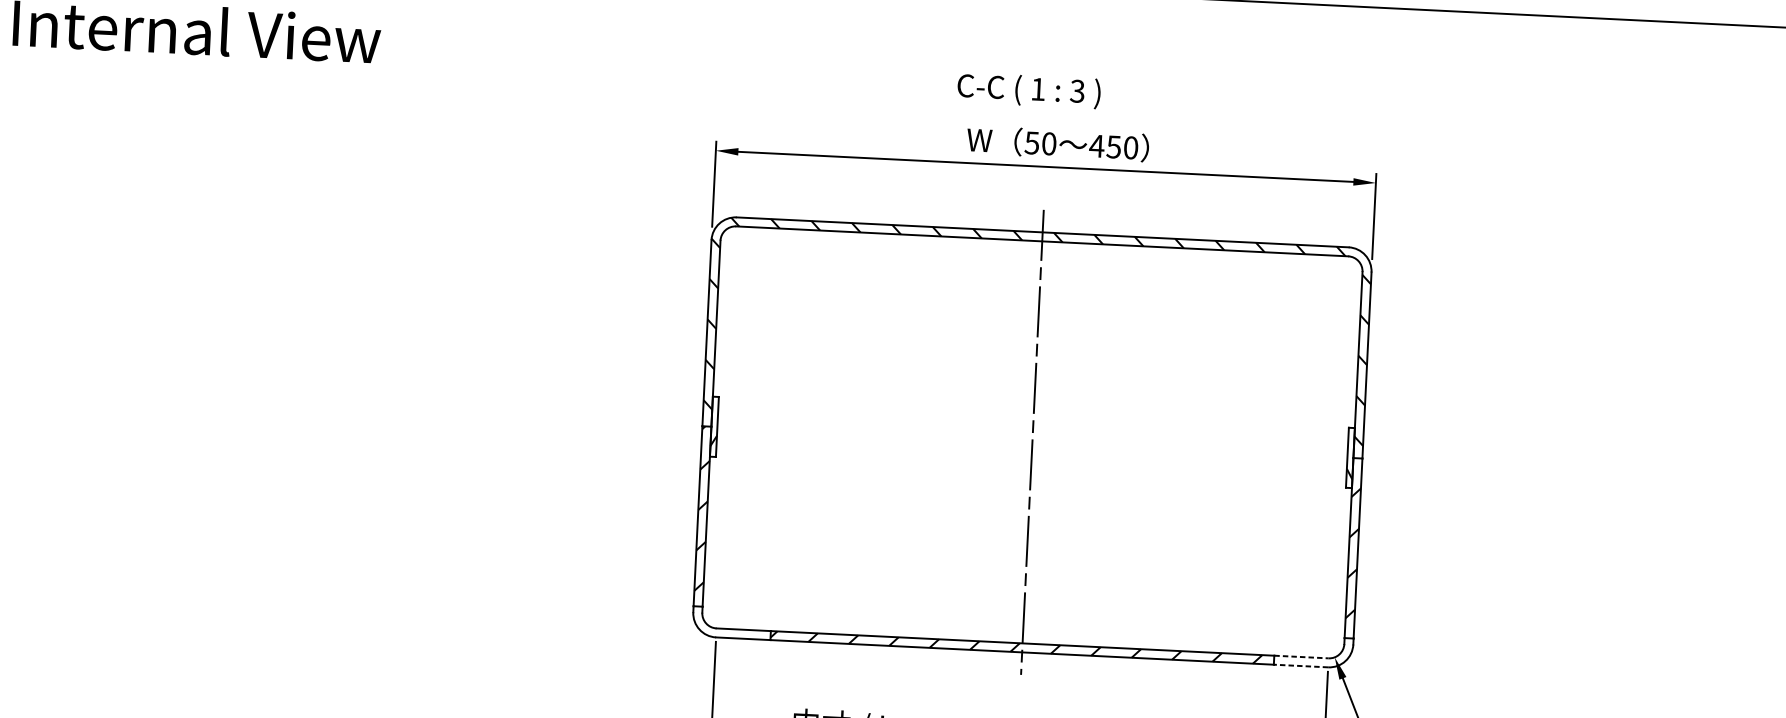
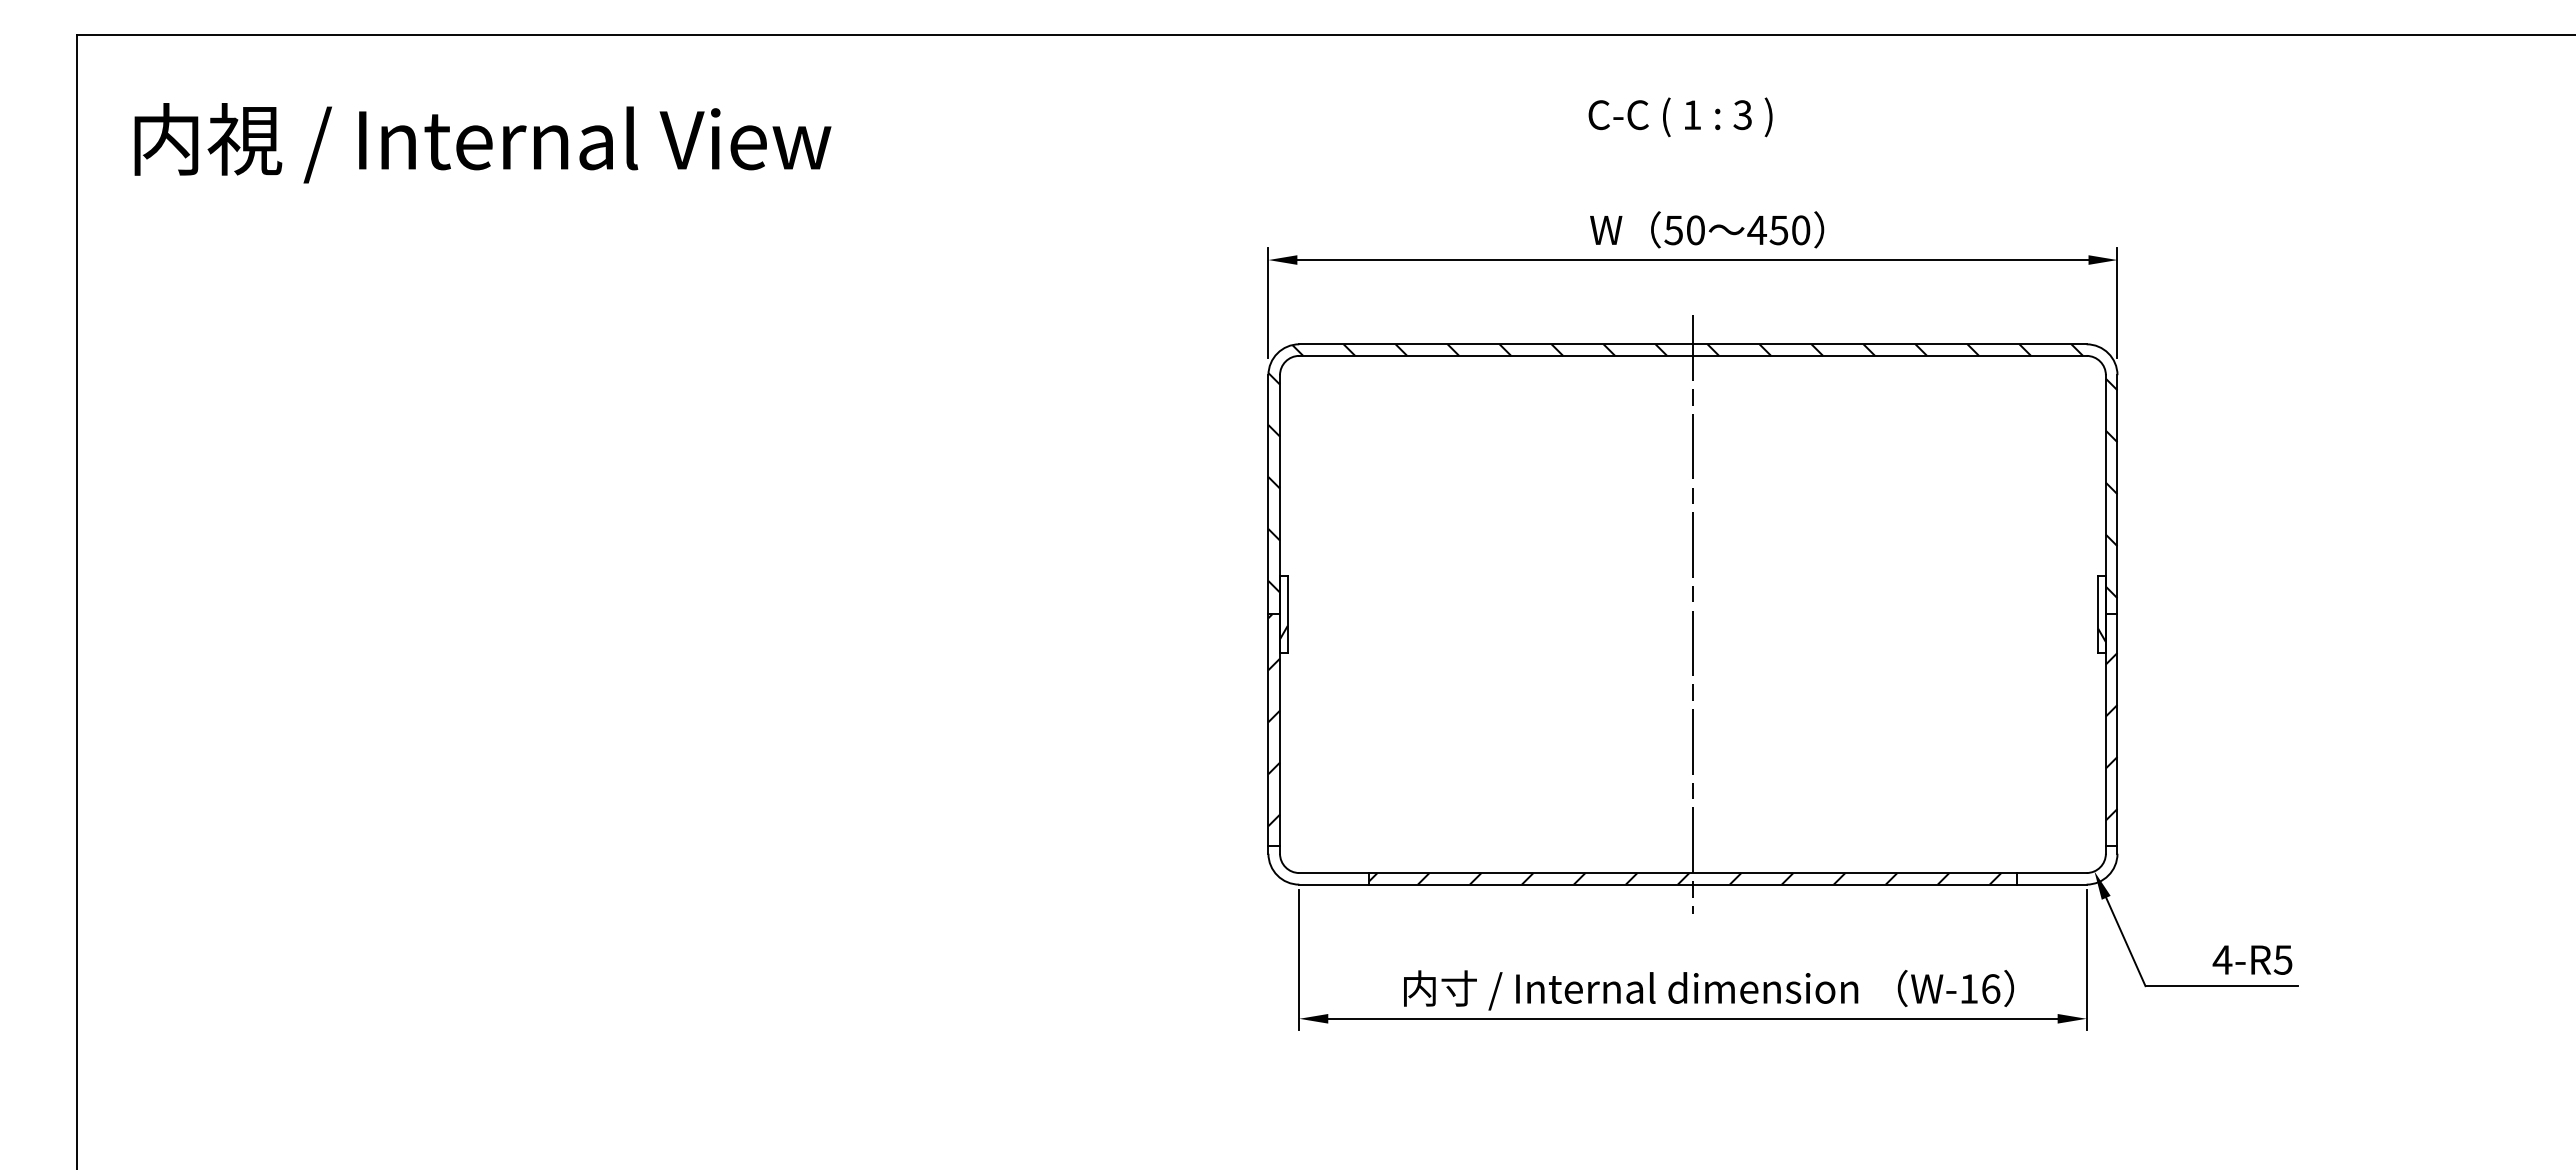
text: (1029, 90) -> (1680, 117), moved
line: (1301, 657) -> (2051, 873), dashed -> solid
line: (1300, 665) -> (2051, 884), dashed -> solid

